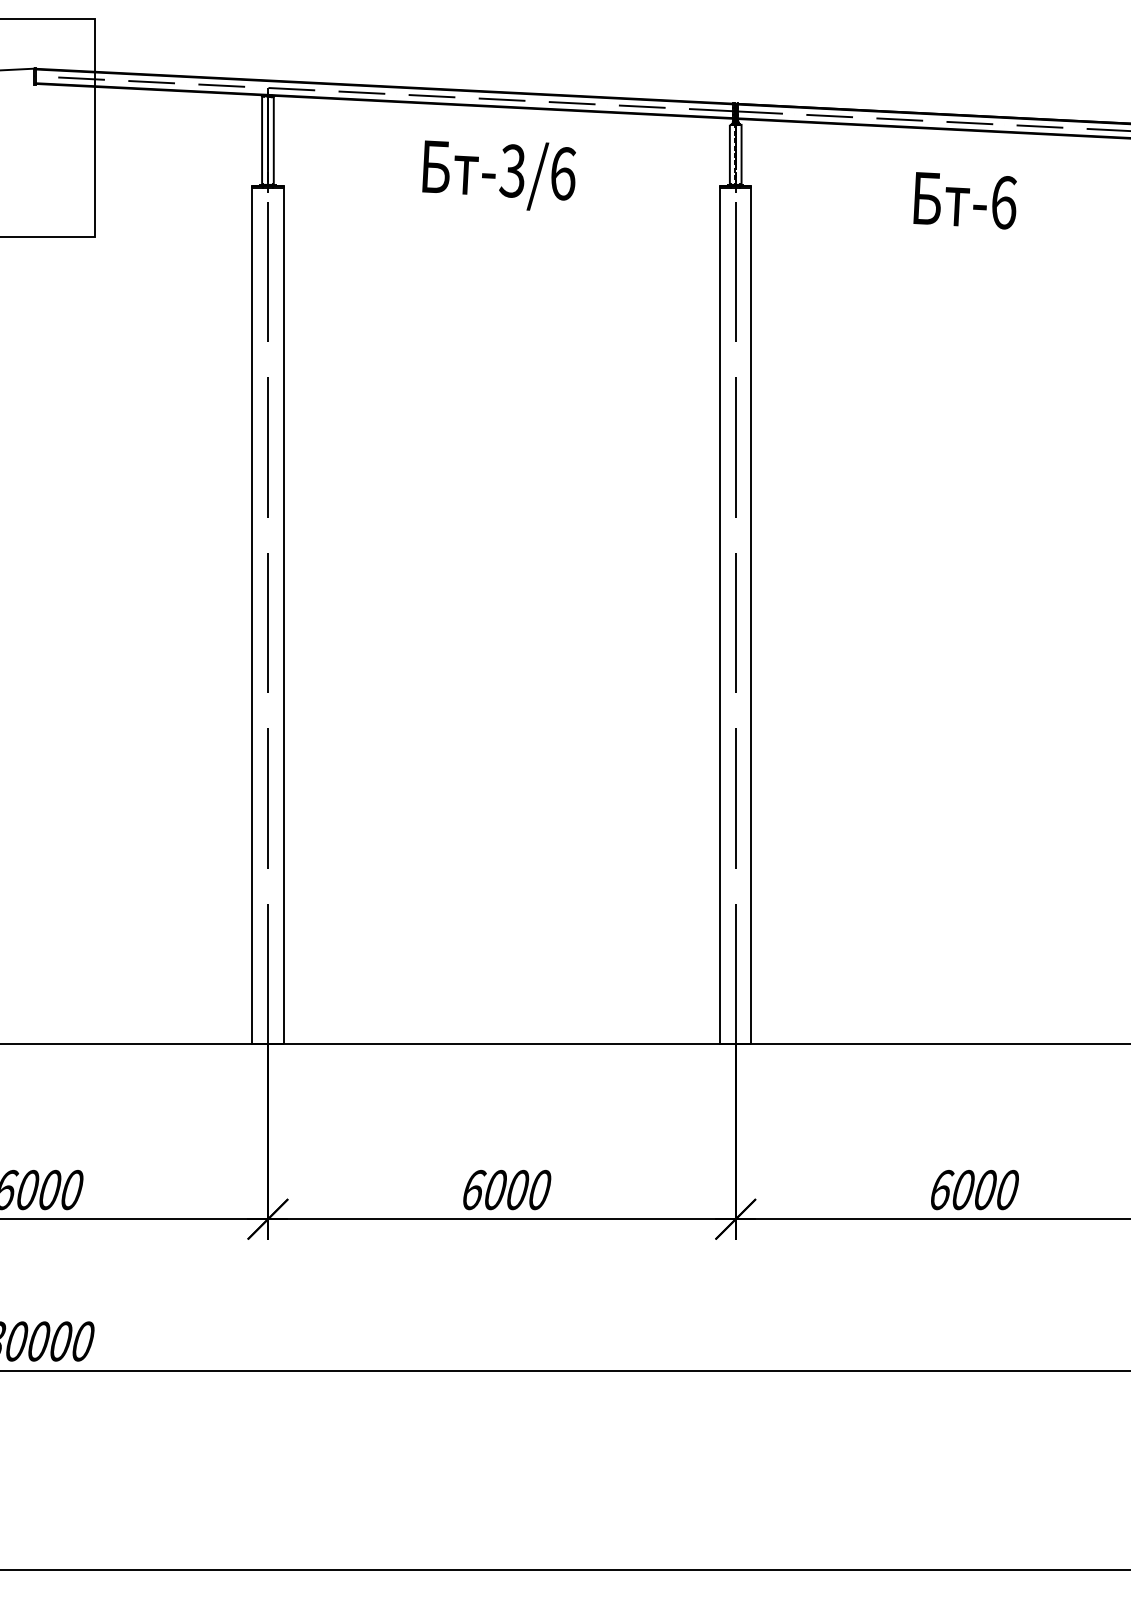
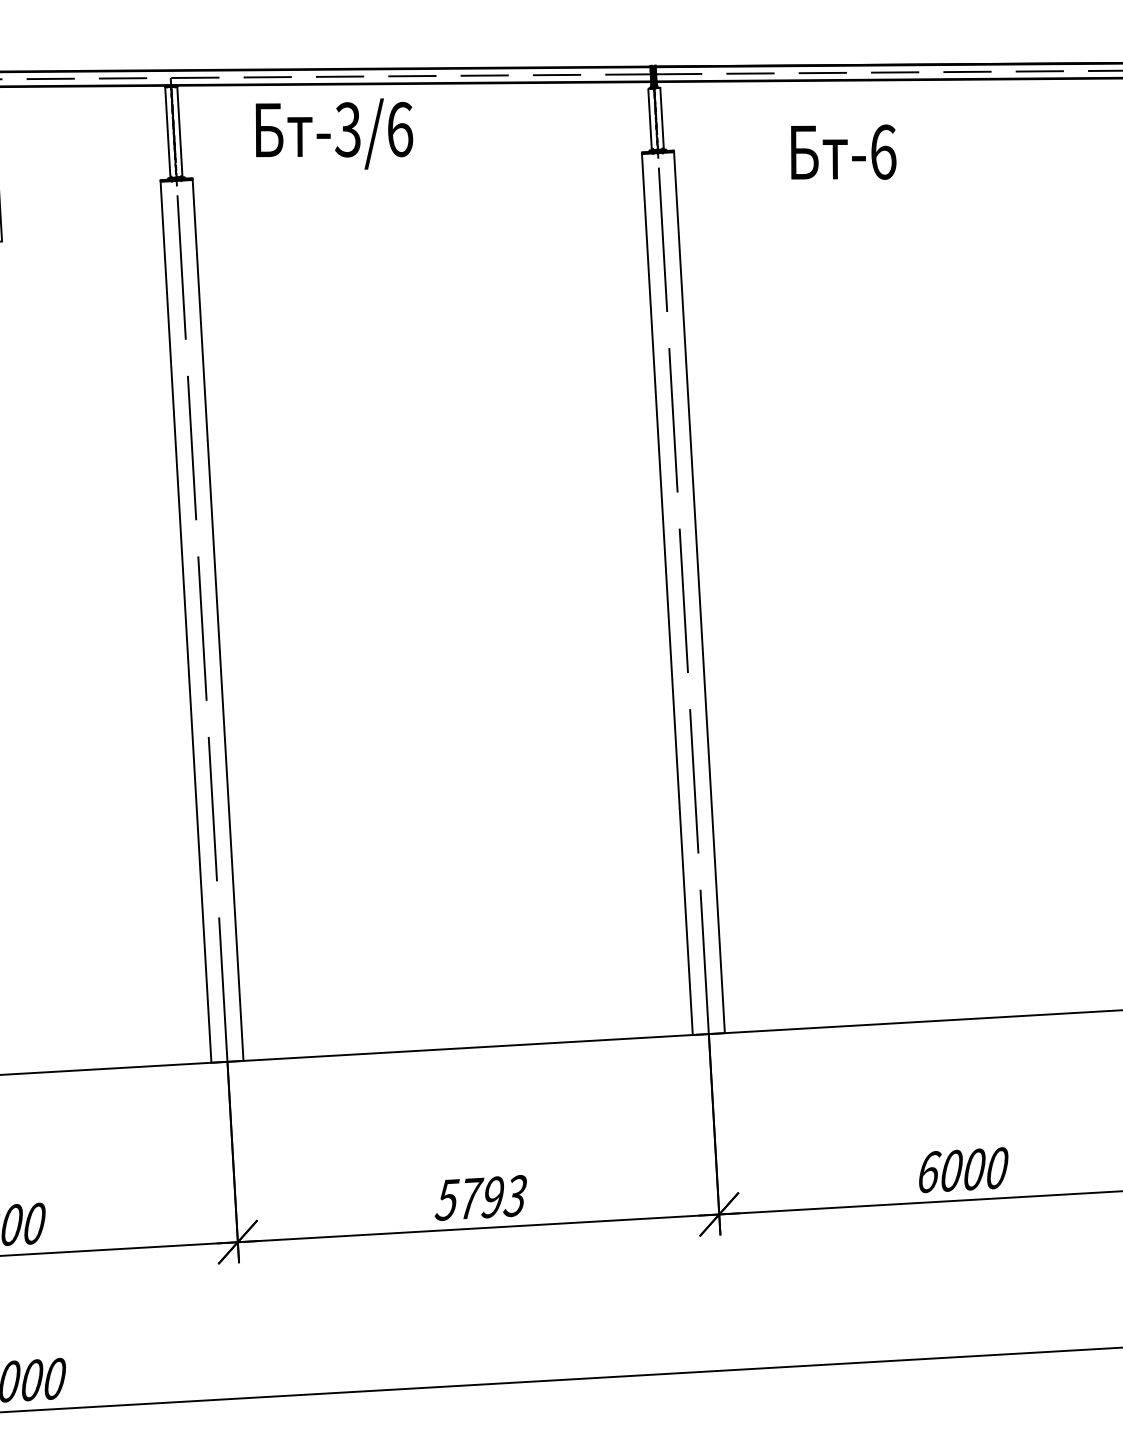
text: (498, 175) -> (333, 135), moved
text: (964, 200) -> (842, 152), moved
text: (505, 1189) -> (480, 1197), 6000 -> 5793

